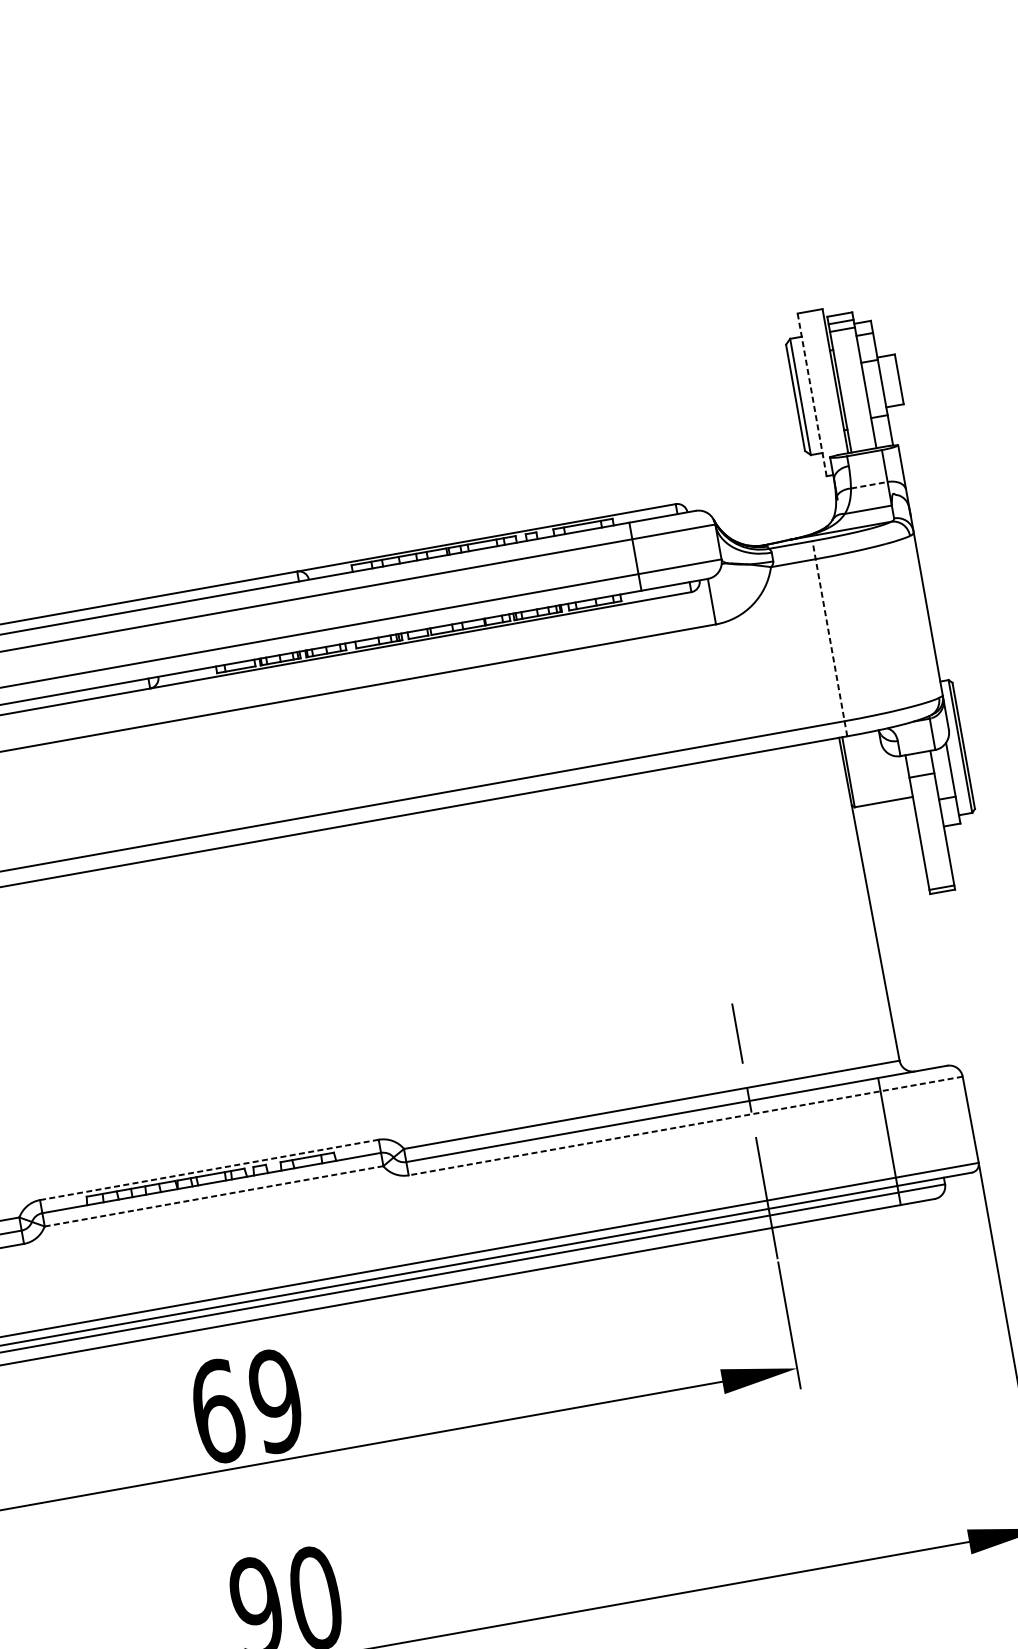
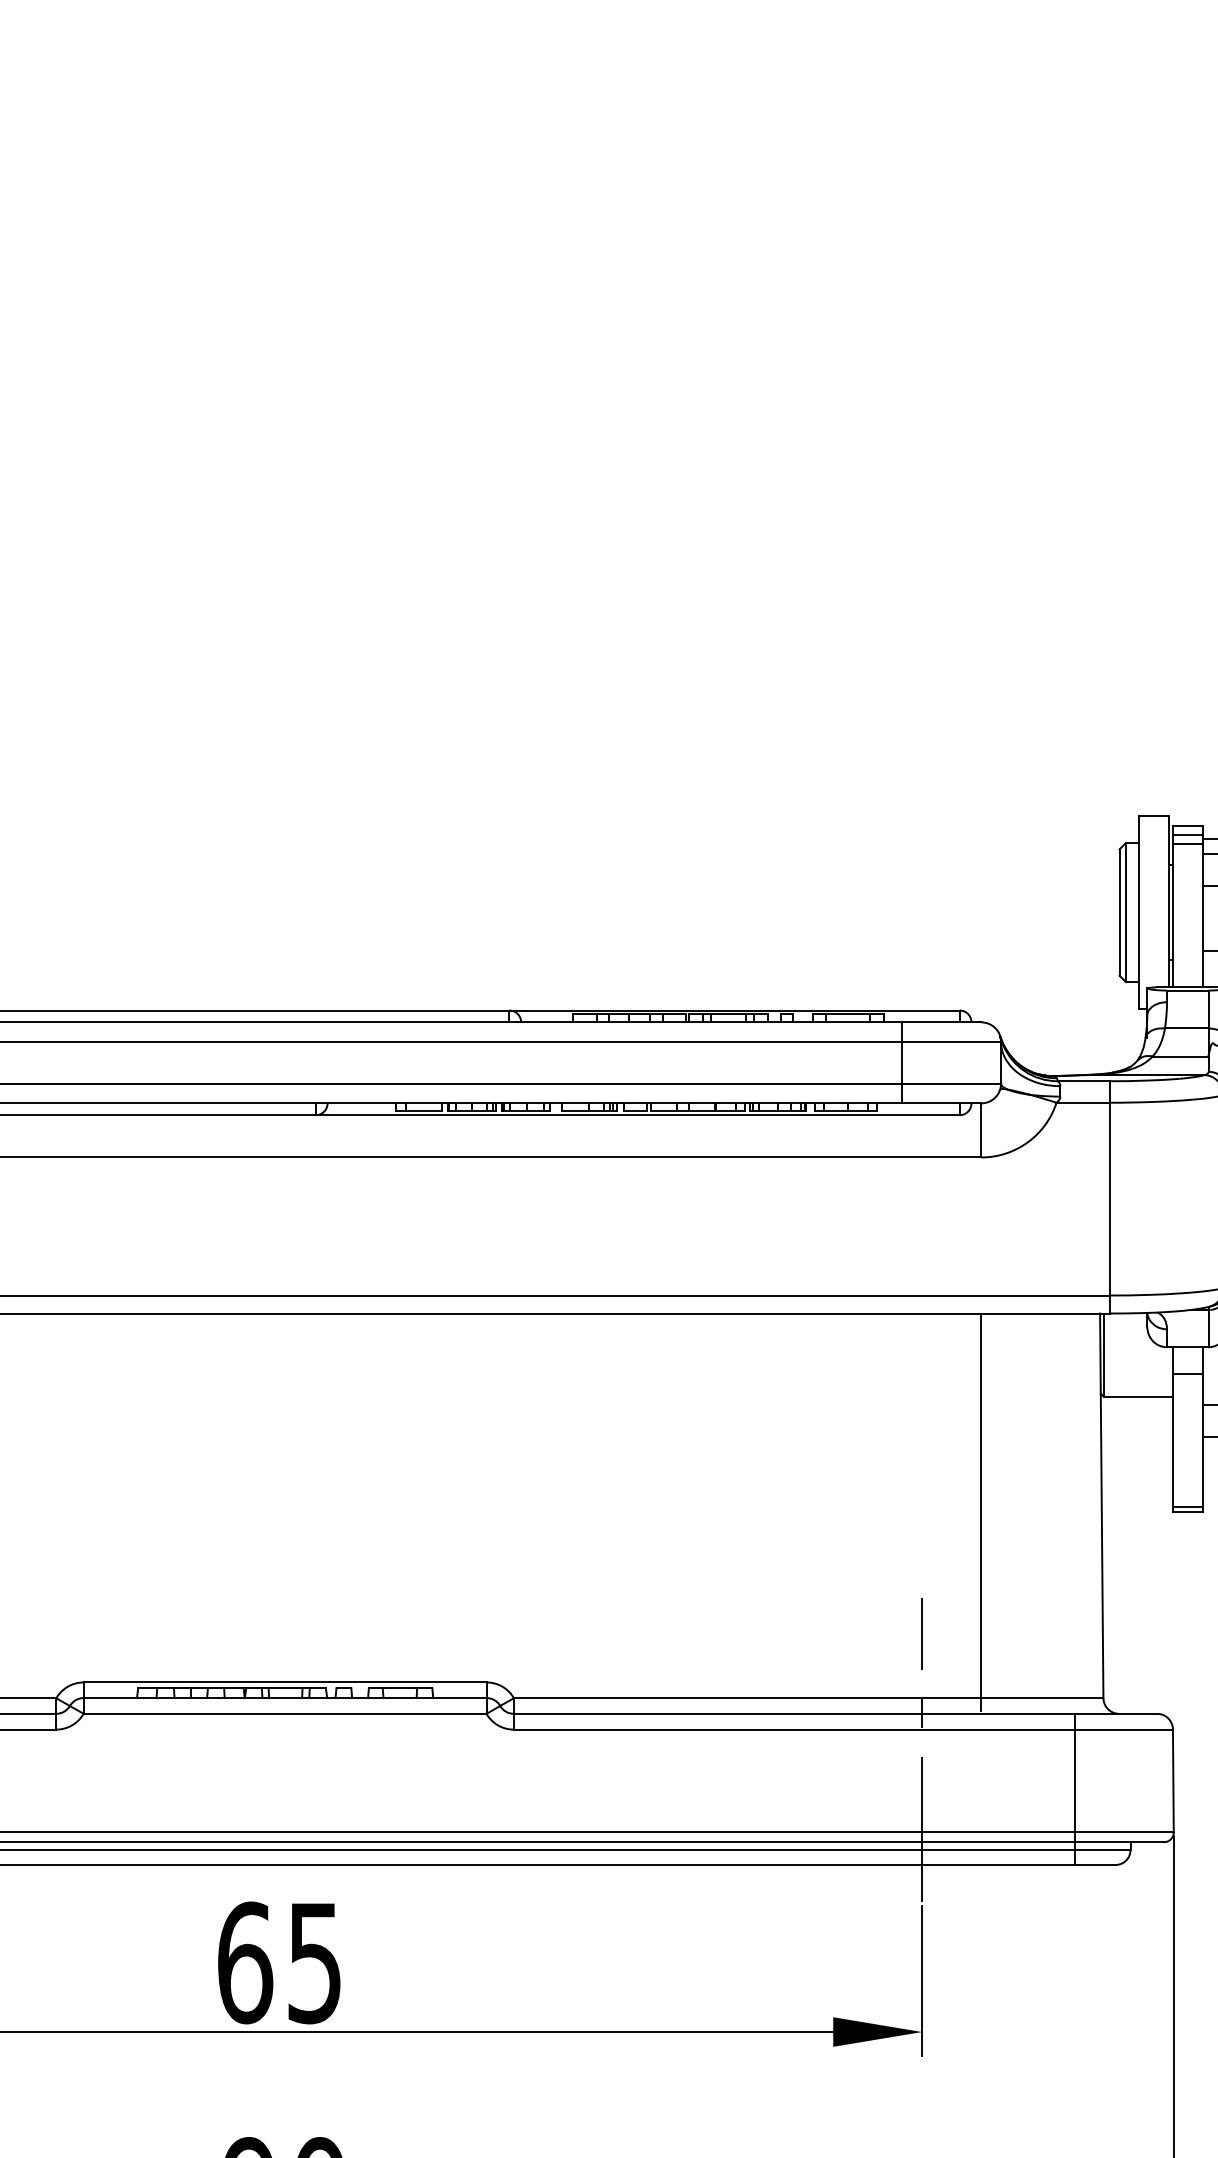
line: (812, 394) -> (1139, 912), dashed -> solid
line: (869, 485) -> (1186, 1028), dashed -> solid
line: (829, 638) -> (1109, 1196), dashed -> solid
line: (769, 922) -> (981, 1512), added
line: (685, 1125) -> (843, 1729), dashed -> solid
line: (209, 1169) -> (285, 1682), dashed -> solid
line: (213, 1196) -> (284, 1713), dashed -> solid
text: (275, 1400) -> (314, 1962), 69 -> 65

